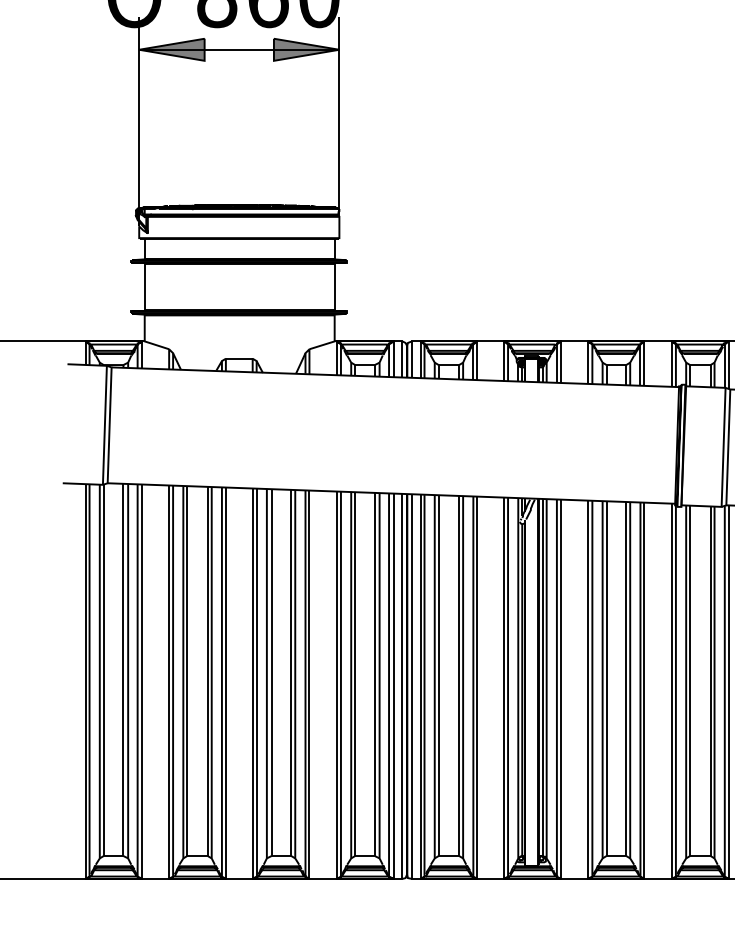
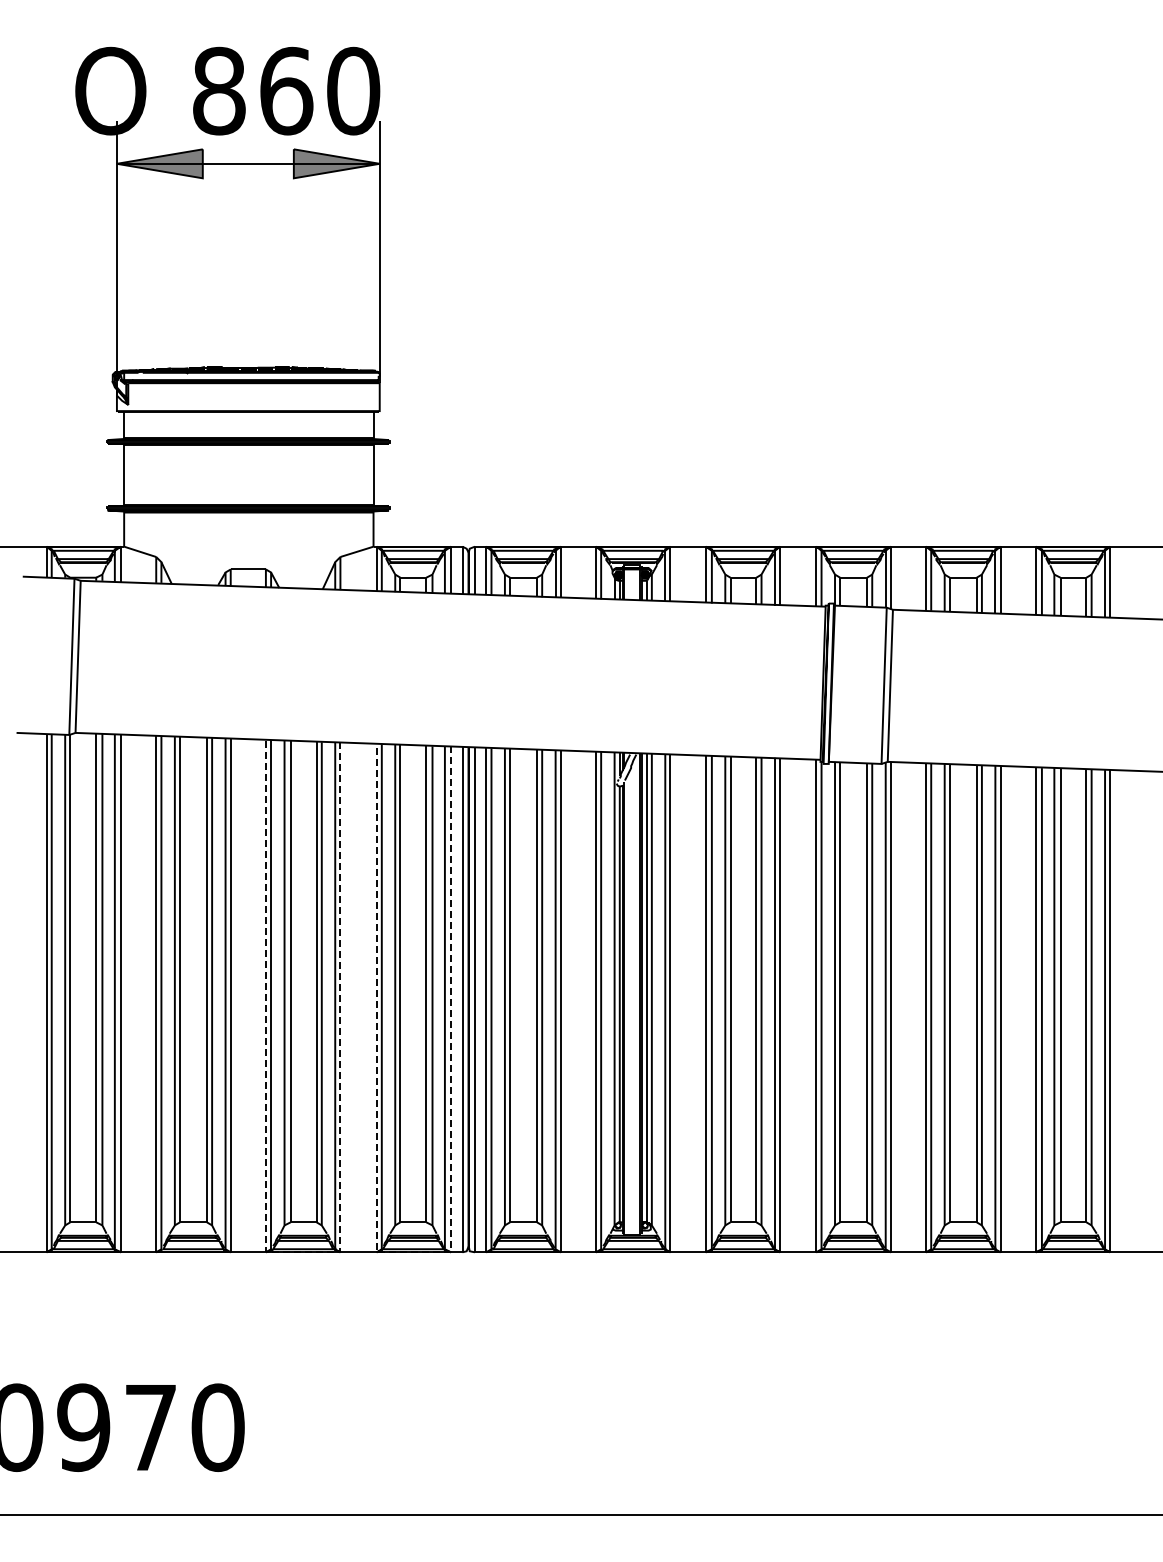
line: (279, 879) -> (301, 1252), solid -> dashed
line: (364, 879) -> (412, 1252), solid -> dashed

